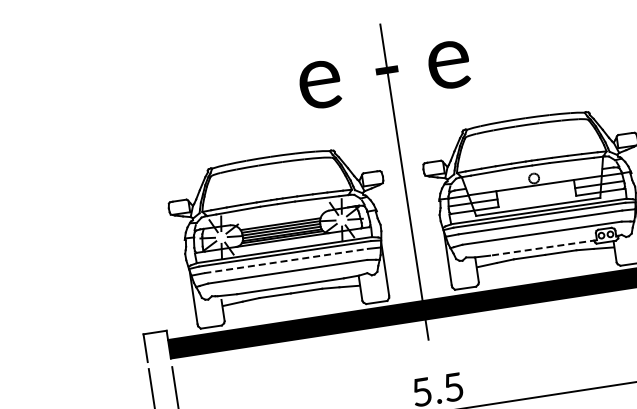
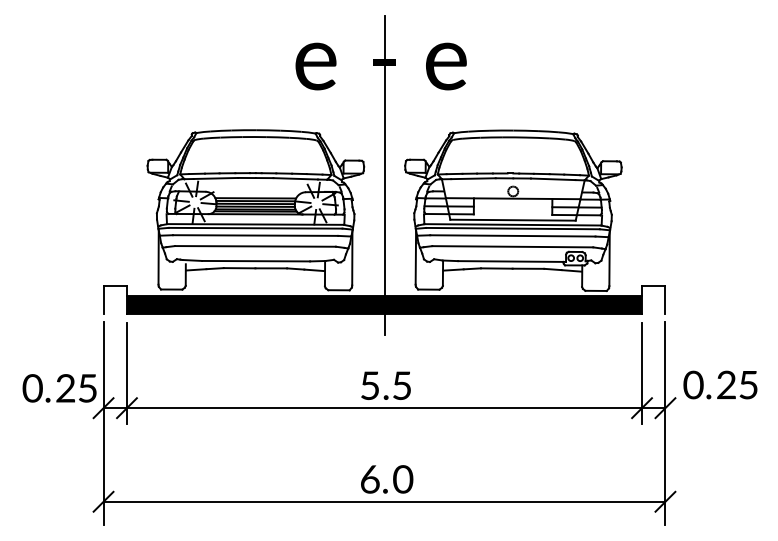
line: (543, 247) -> (512, 261), dashed -> solid
line: (286, 260) -> (255, 235), dashed -> solid

